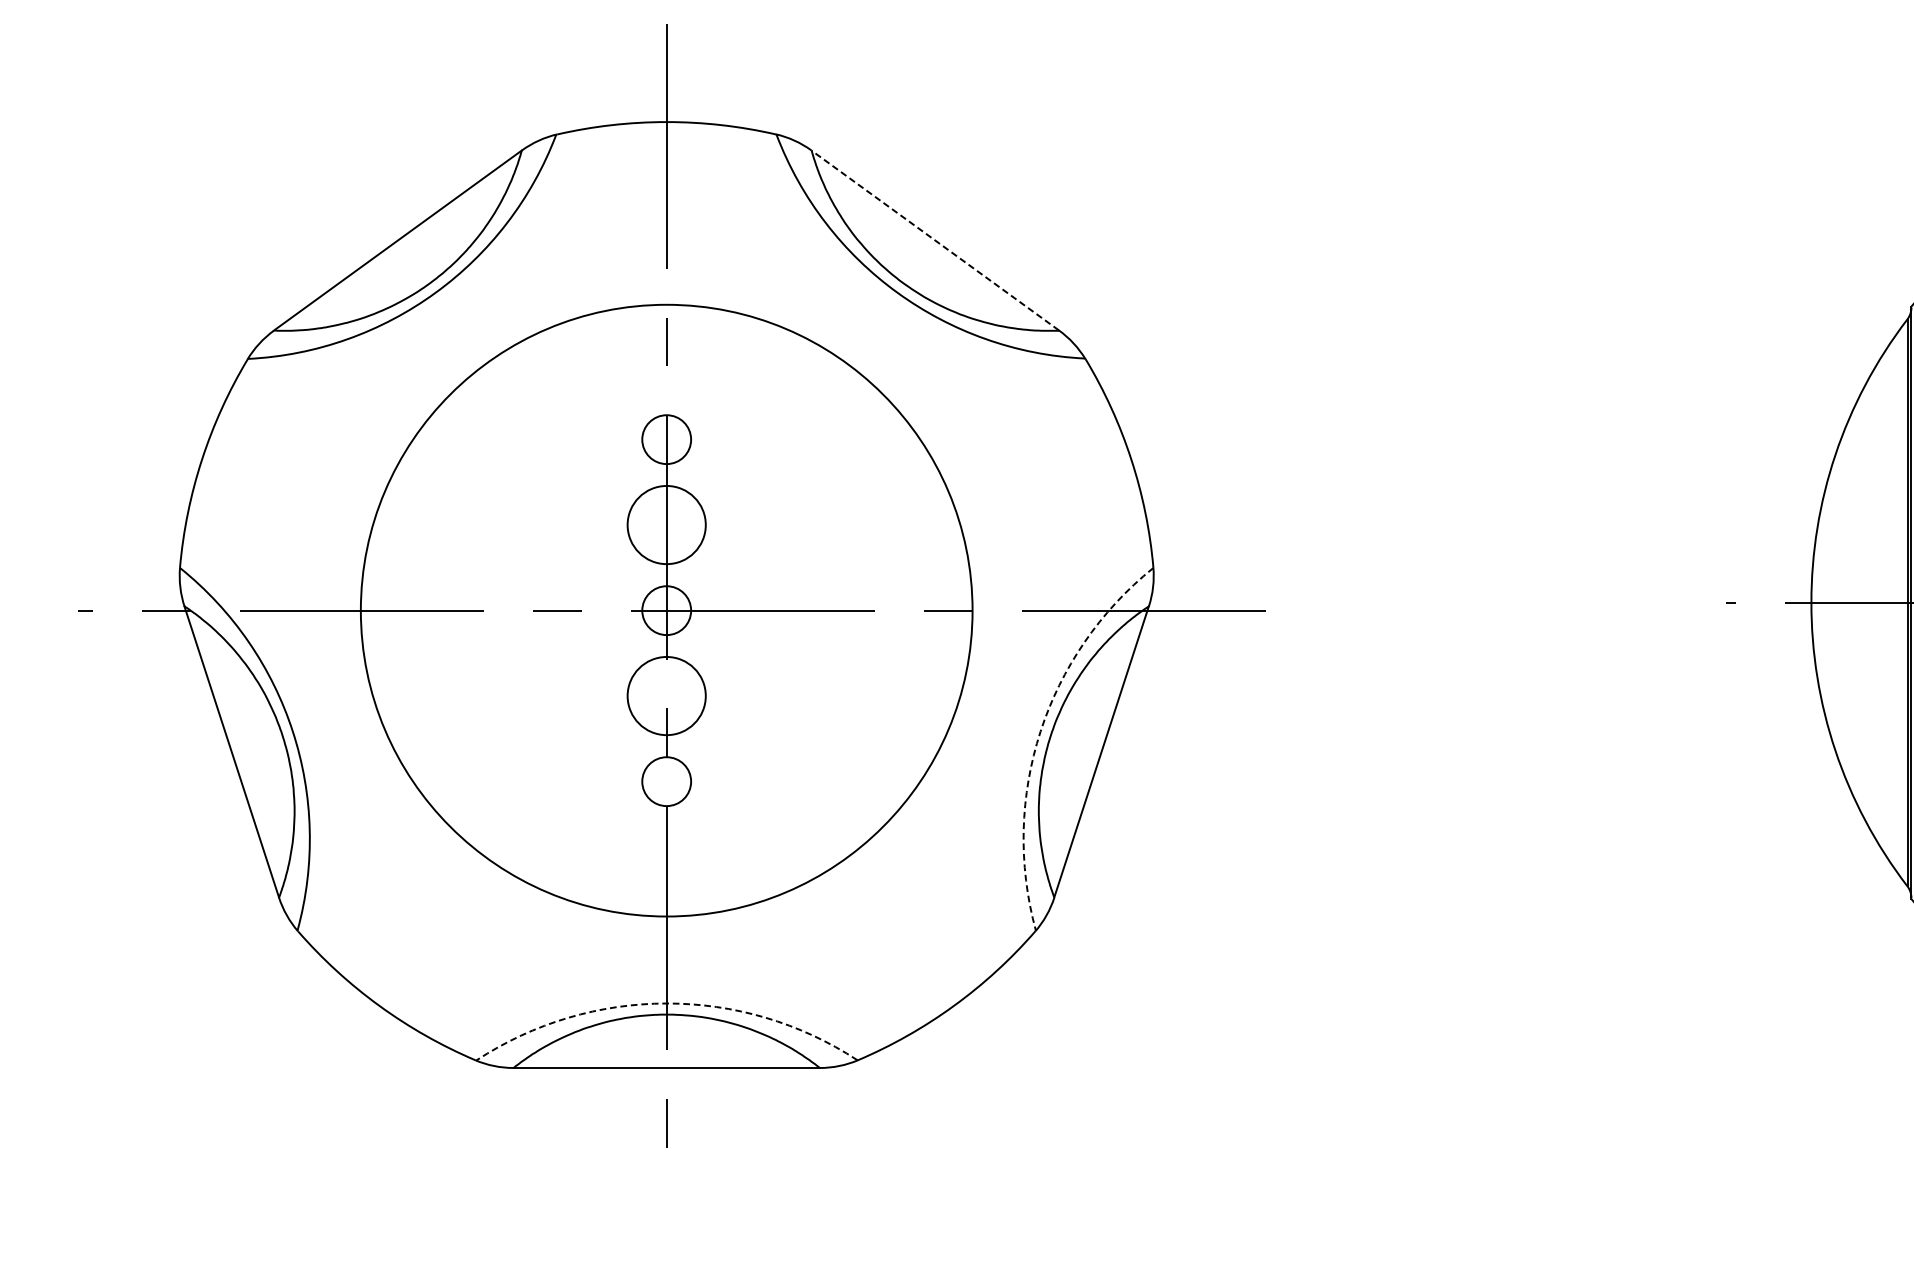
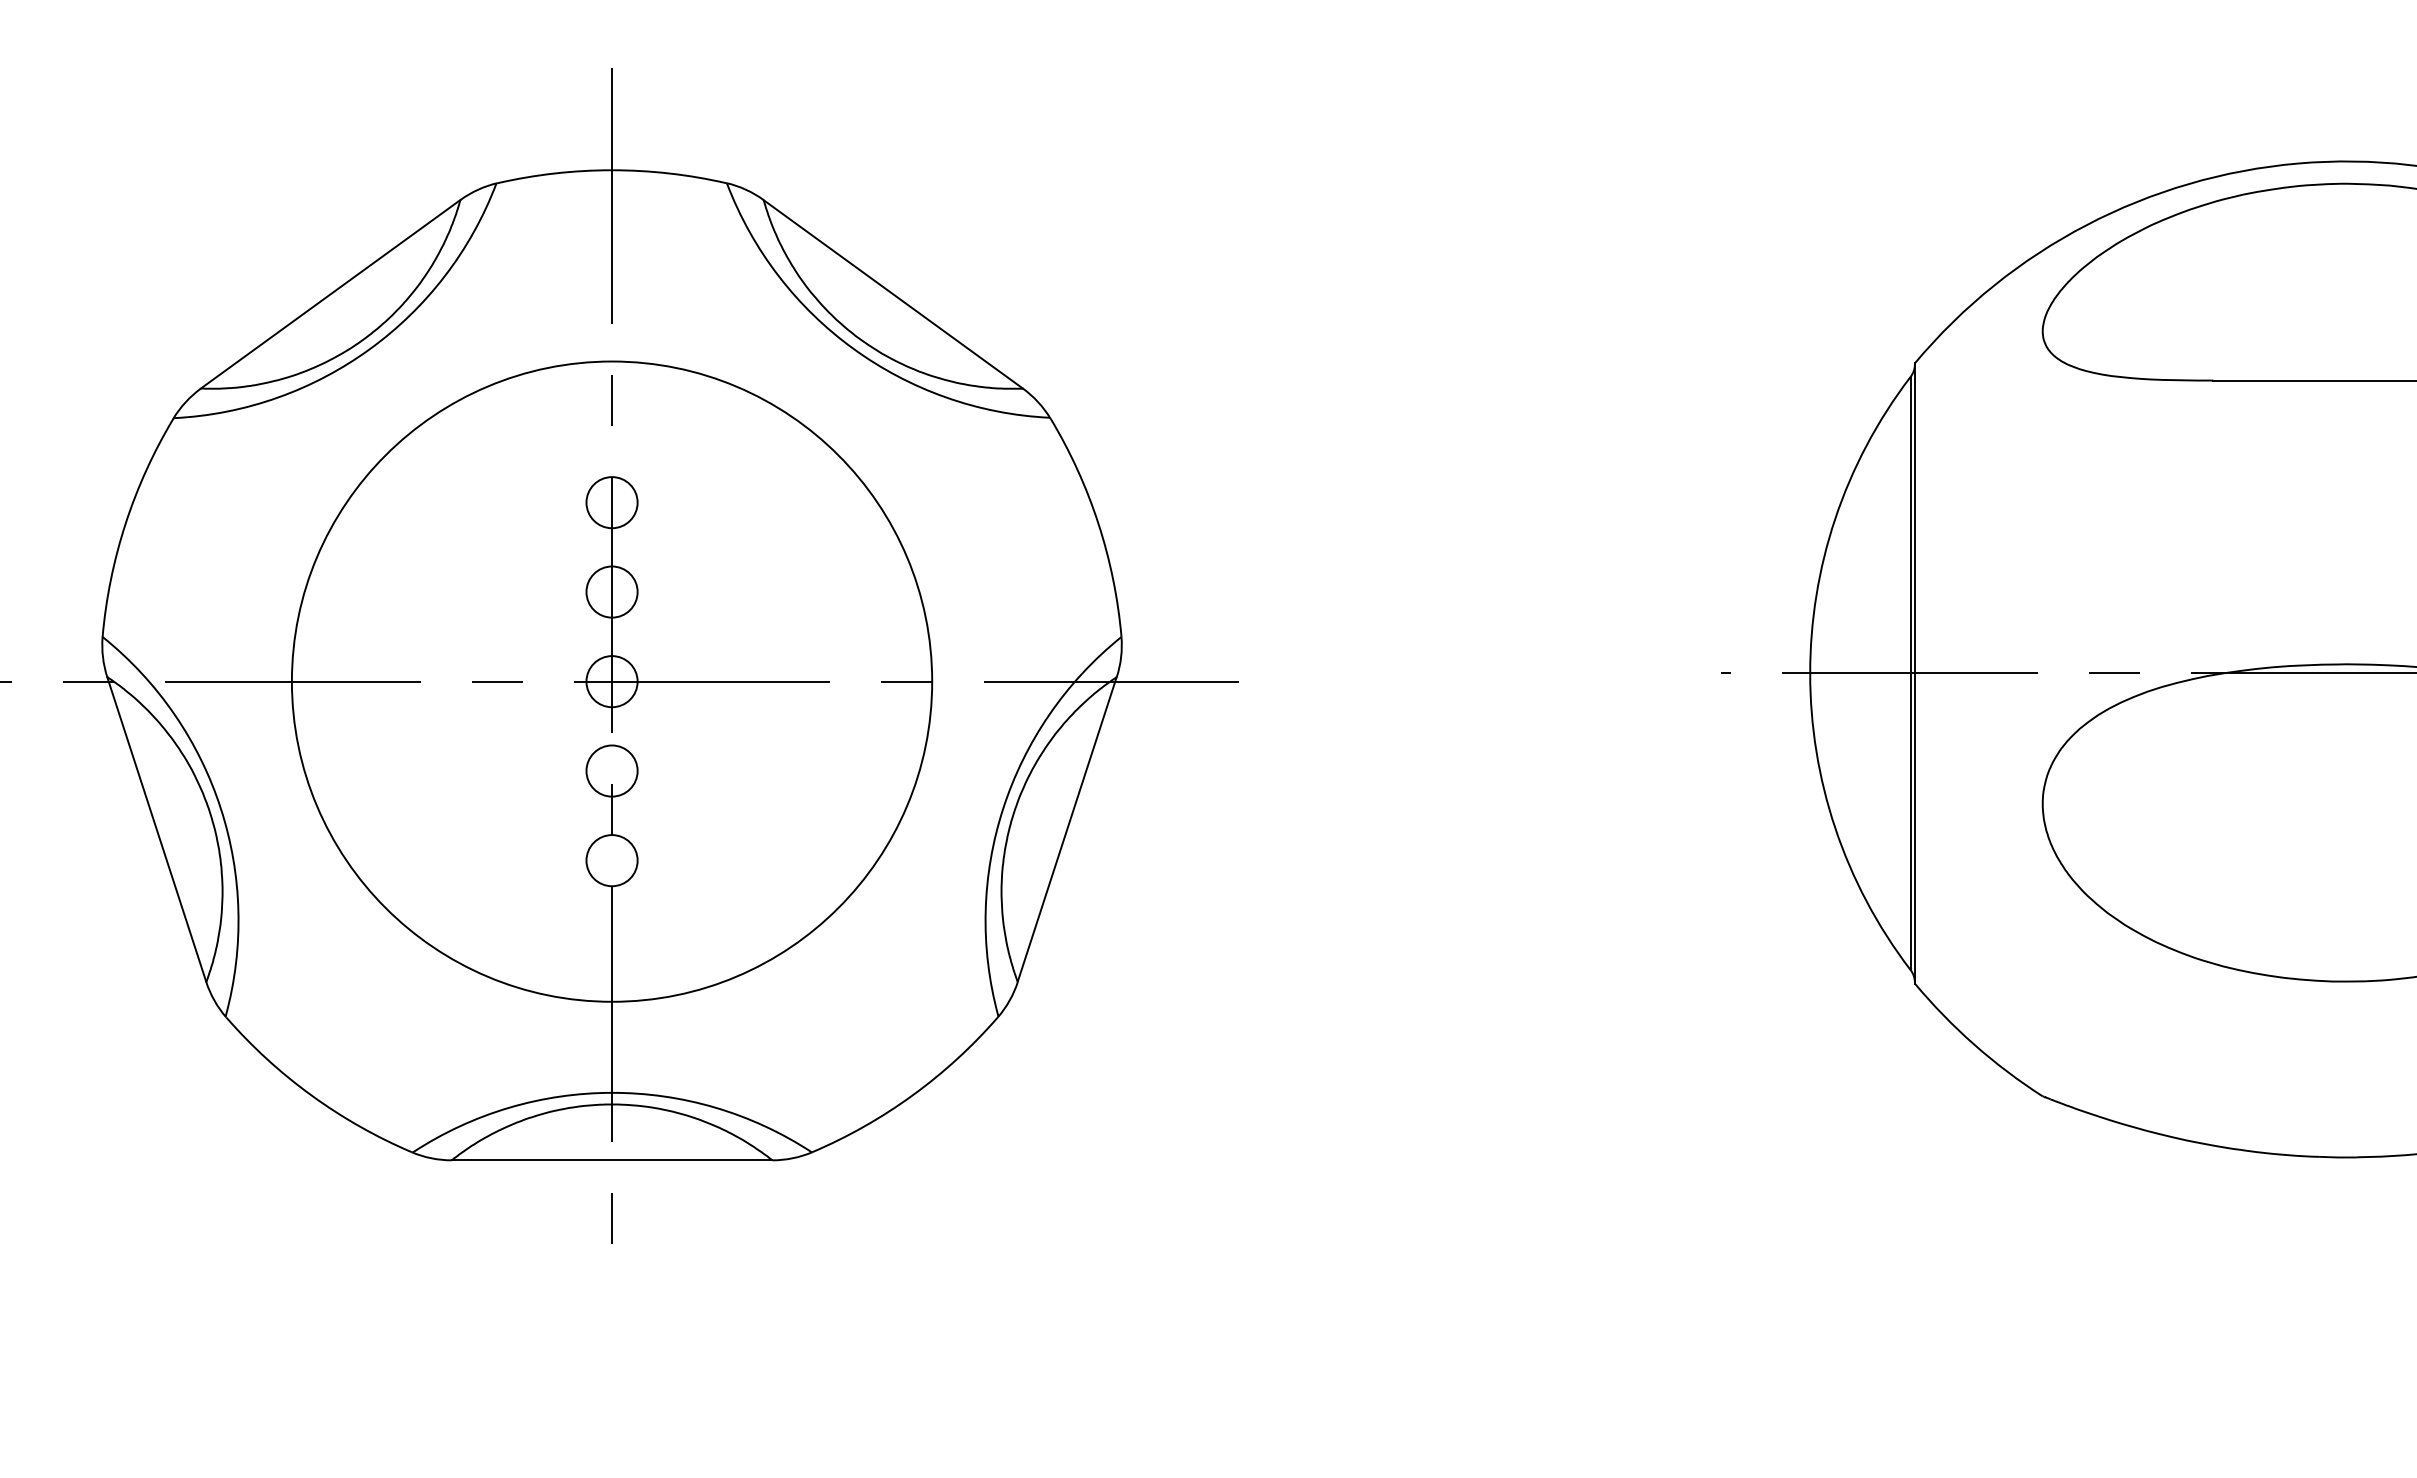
line: (934, 239) -> (892, 293), dashed -> solid
circle: (666, 524) -> (611, 591), size x0.62
circle: (666, 695) -> (611, 770), size x0.62
arc: (1040, 731) -> (1003, 808), dashed -> solid
arc: (667, 1003) -> (612, 1092), dashed -> solid

